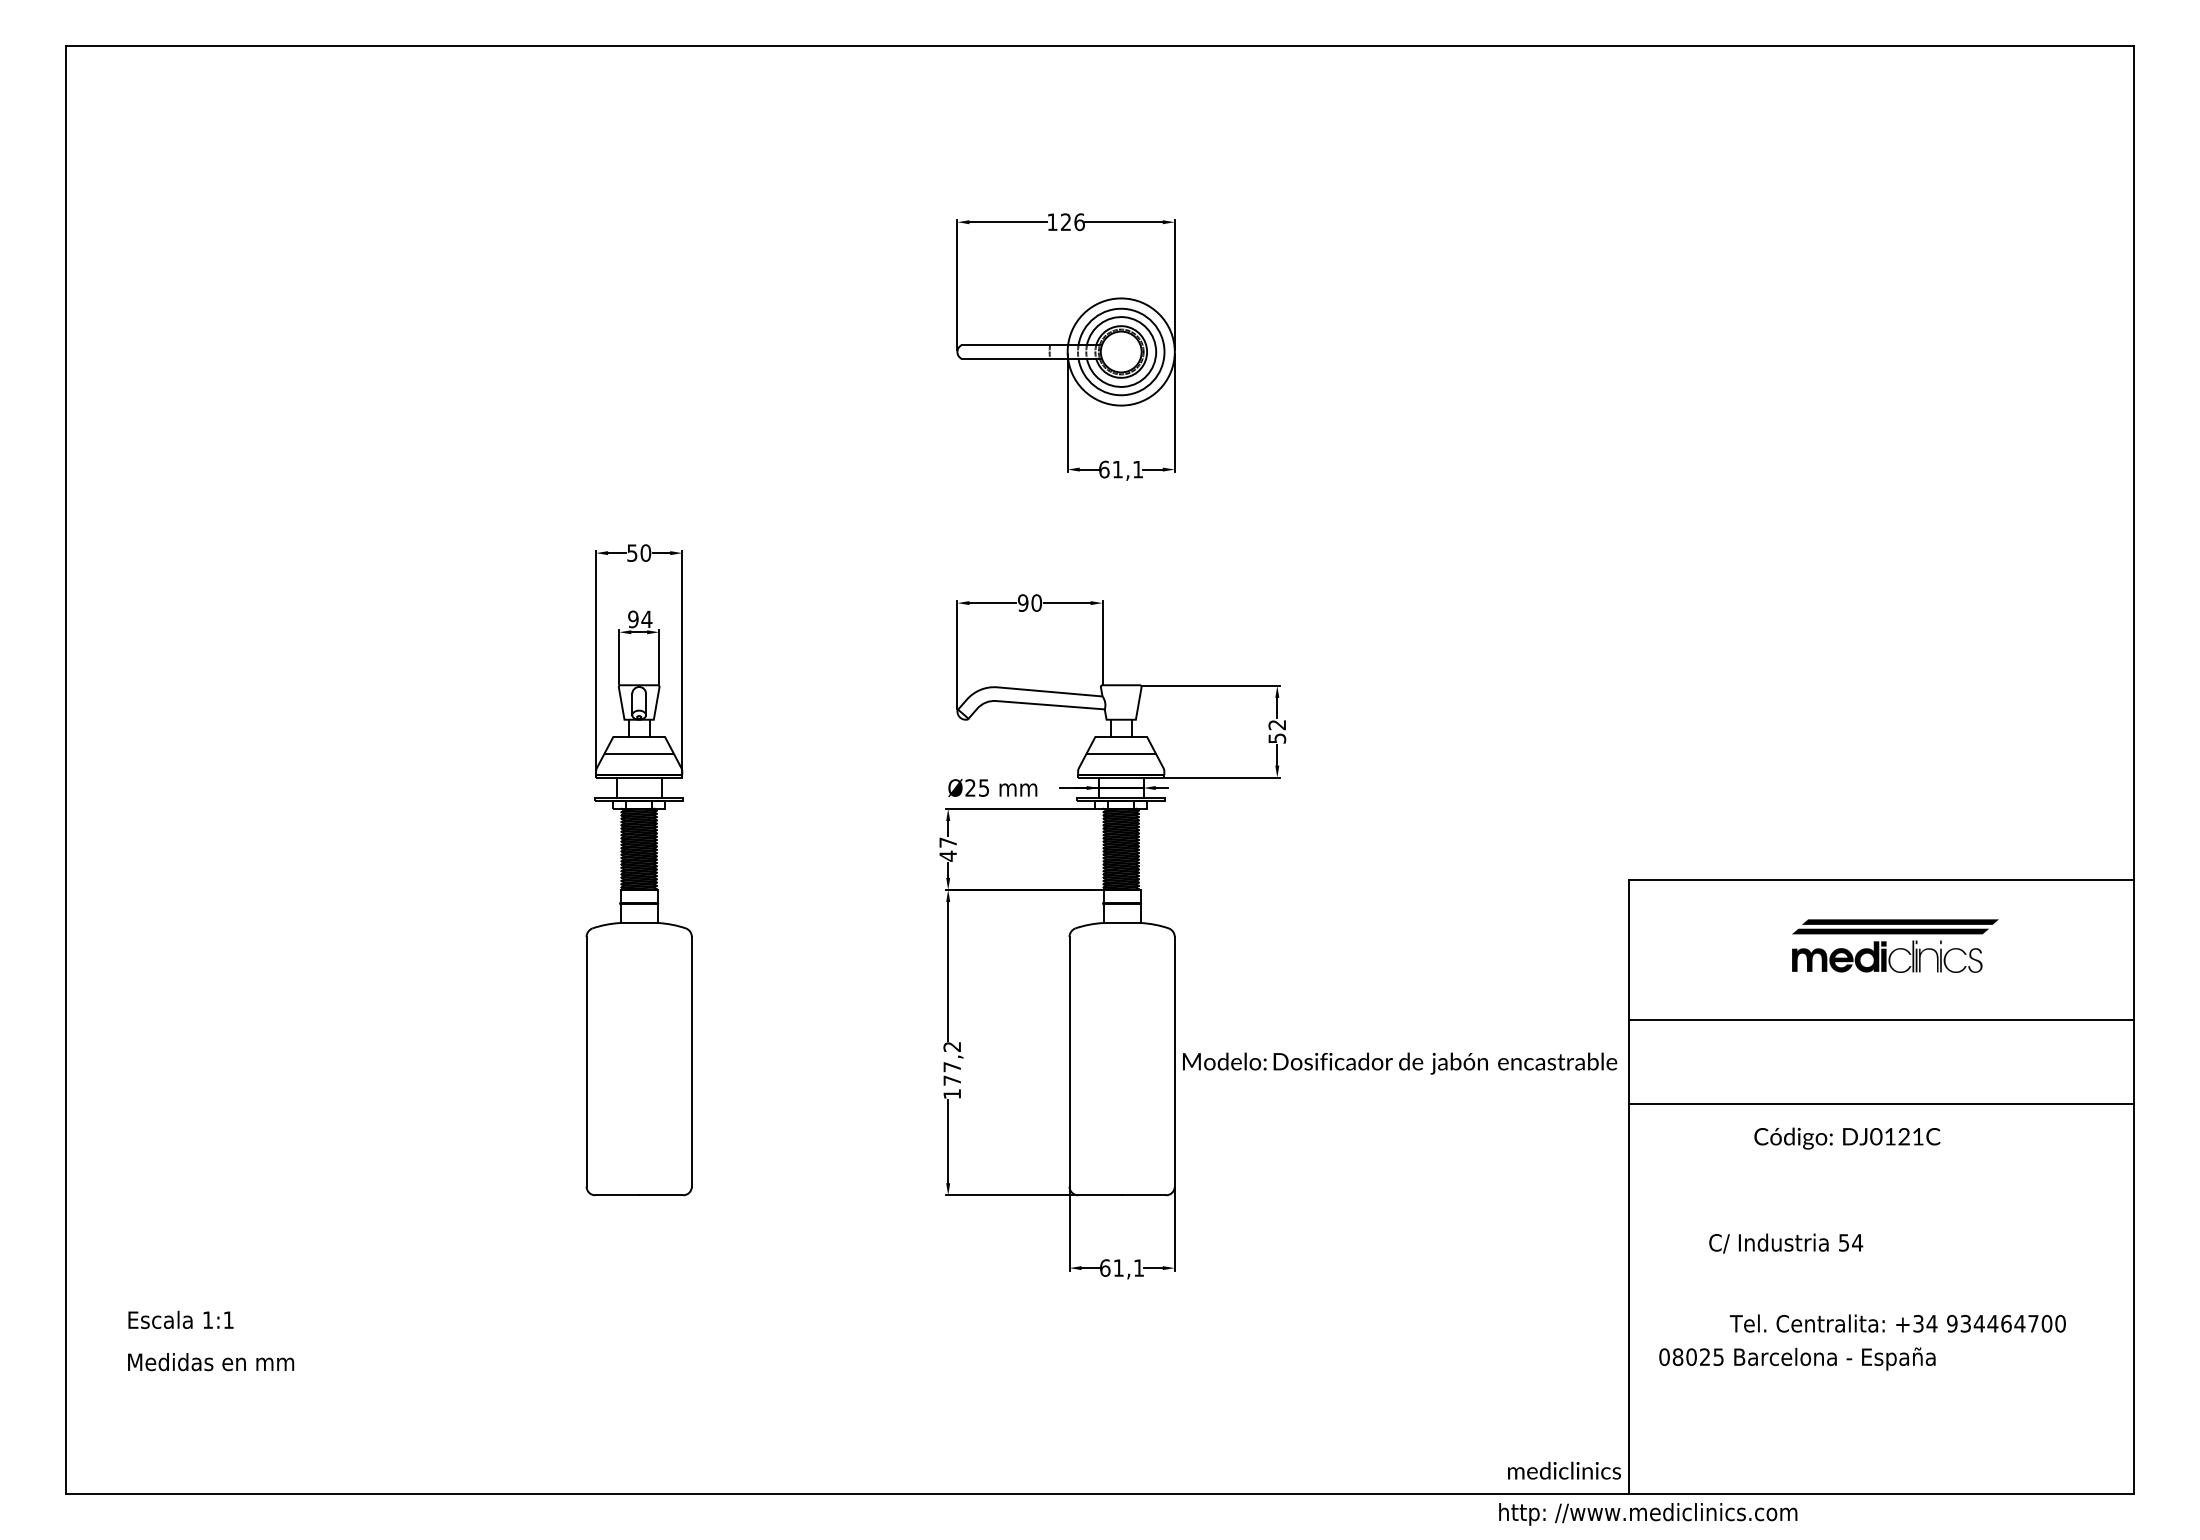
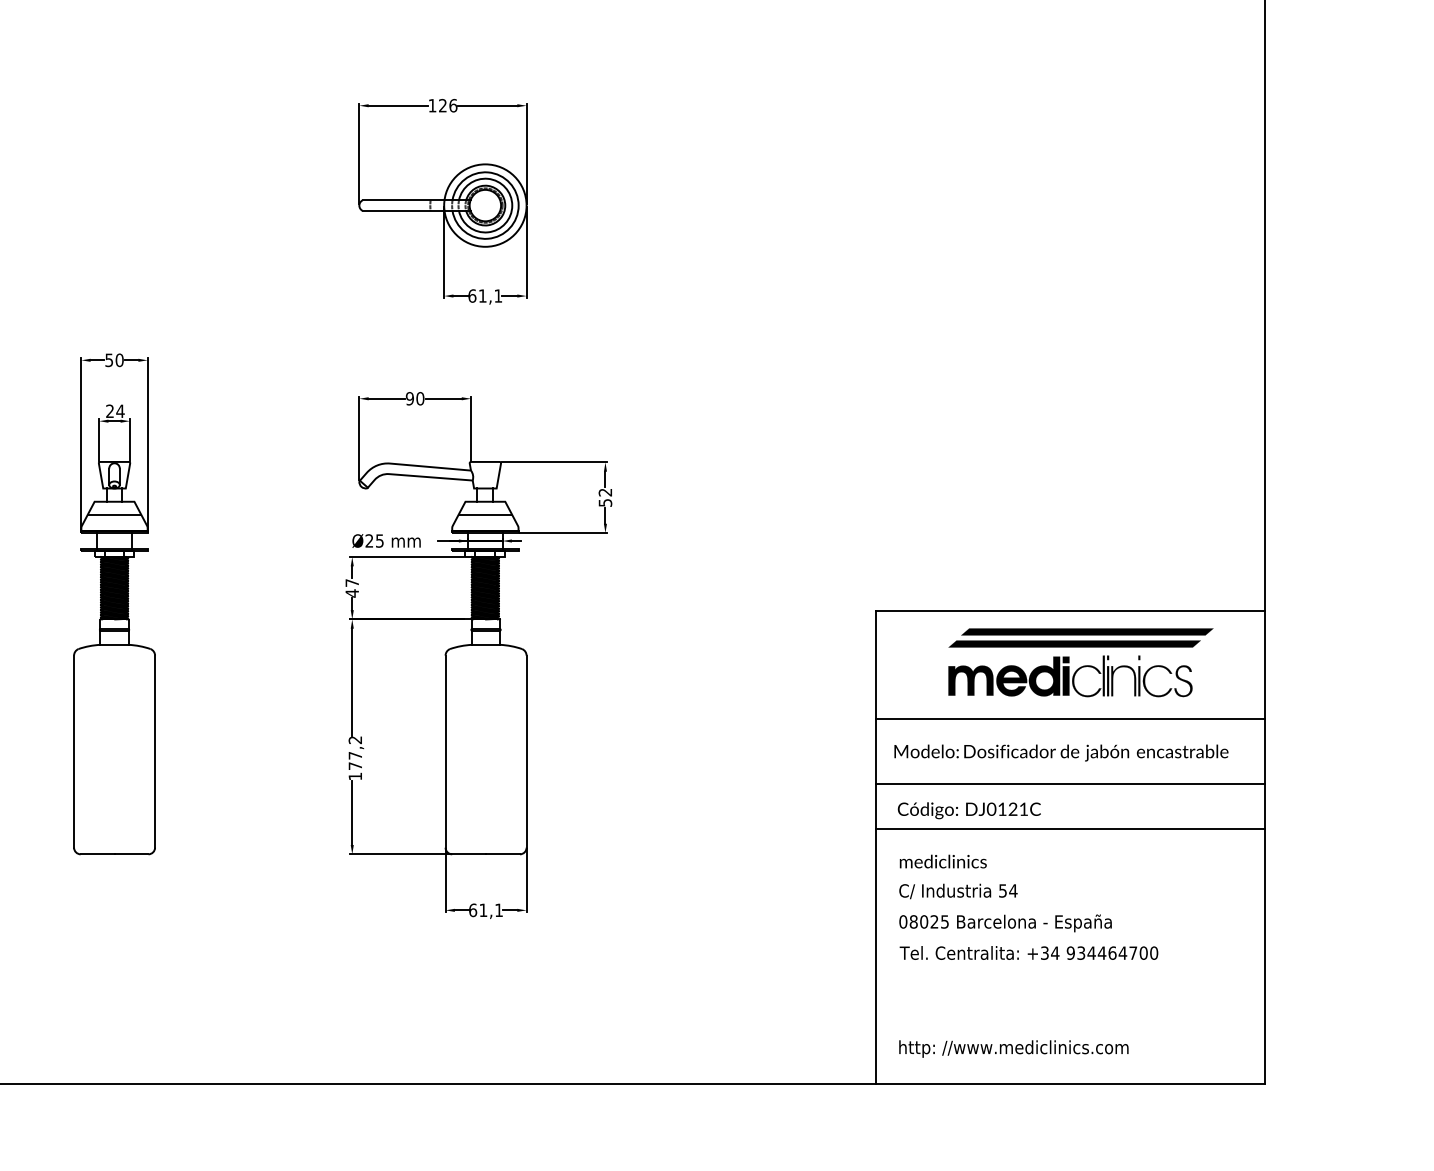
text: (633, 619) -> (110, 411), 94 -> 24
part: (1895, 945) -> (1081, 662), size x1.67
text: (1400, 1063) -> (1061, 752), moved
text: (1847, 1138) -> (969, 810), moved
line: (1881, 1162) -> (1070, 829), added
text: (1786, 1243) -> (958, 891), moved
text: (1897, 1323) -> (1028, 952), moved
text: (1797, 1358) -> (1005, 922), moved
text: (1564, 1470) -> (943, 861), moved
text: (1648, 1514) -> (1014, 1049), moved

